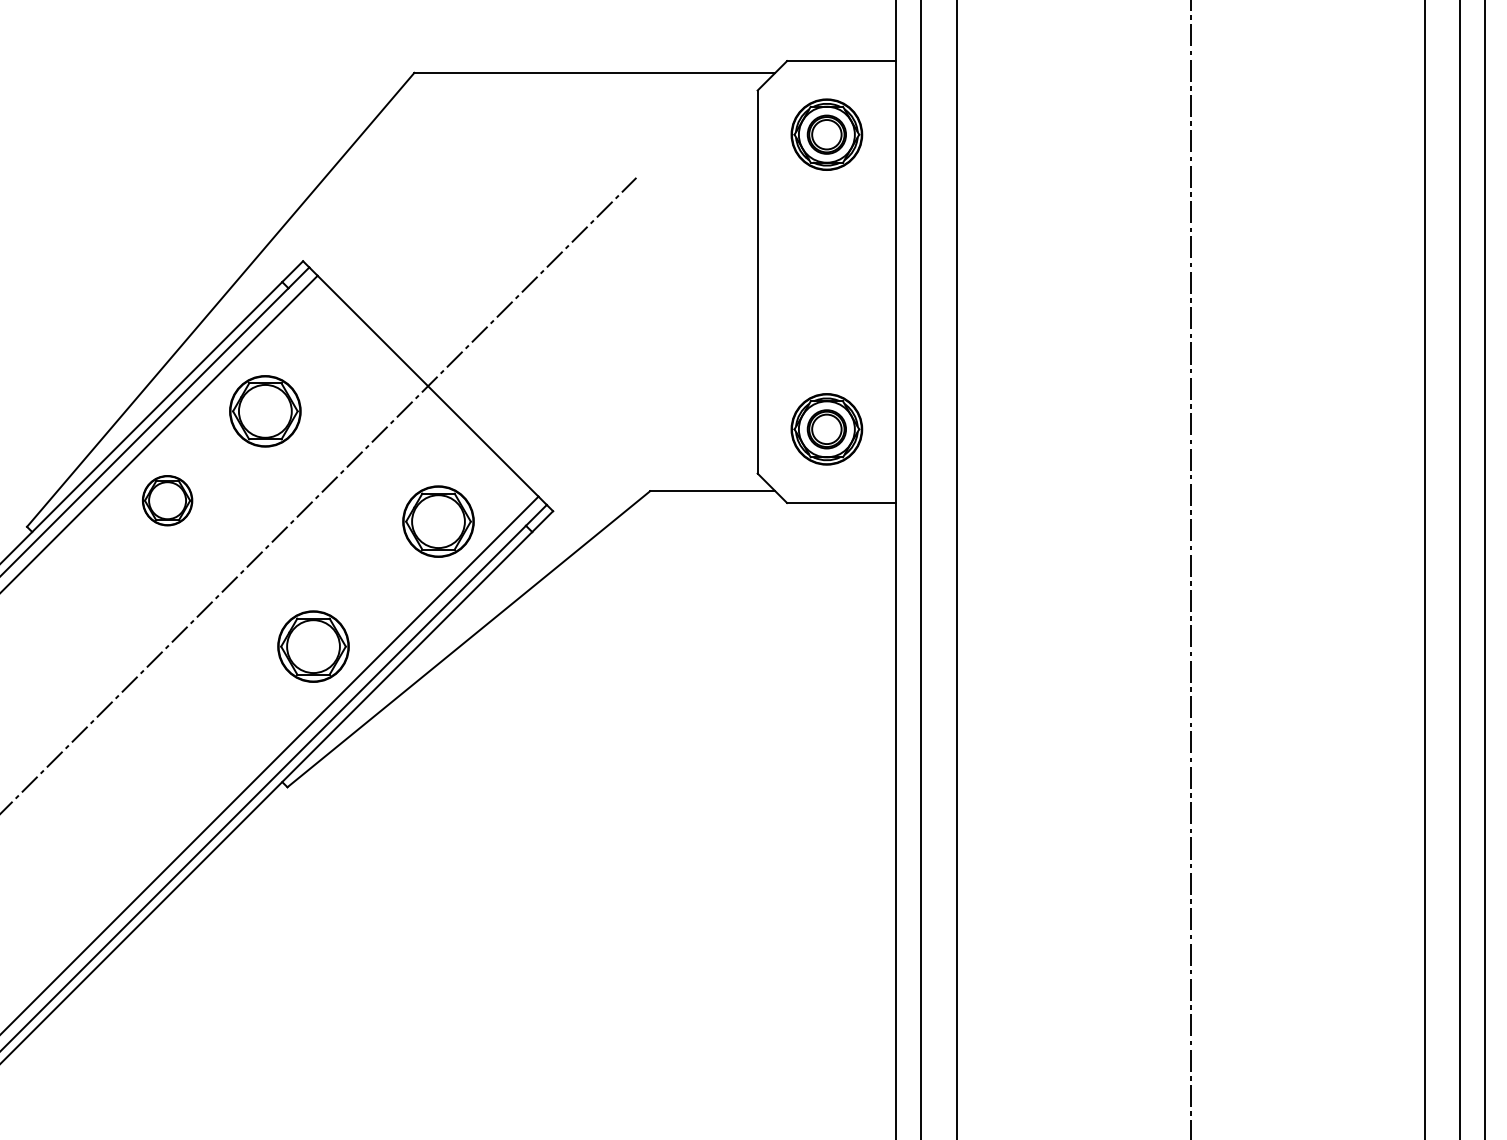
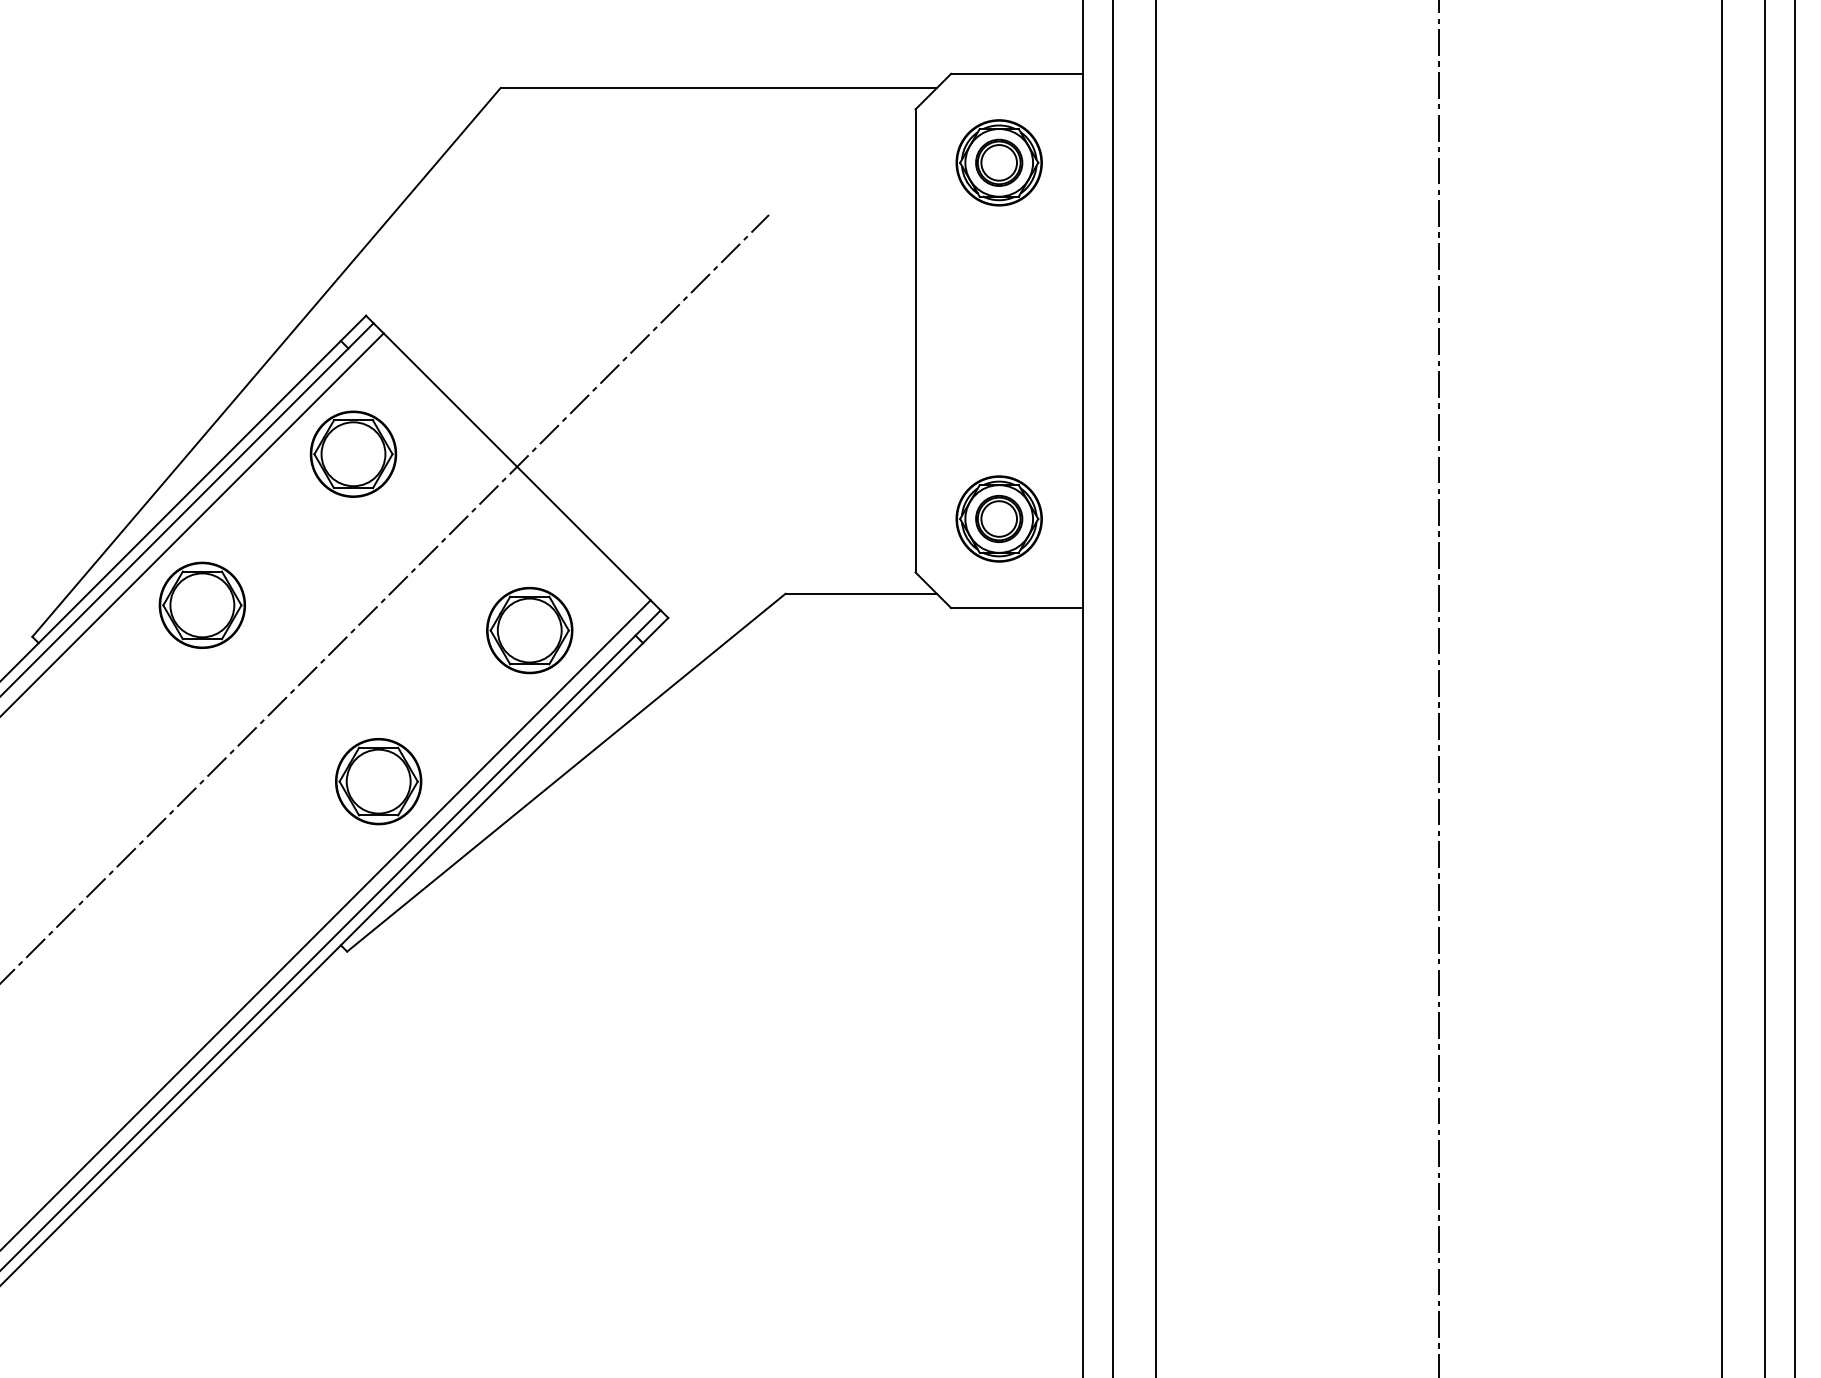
part: (265, 410) -> (353, 453), moved
part: (166, 500) -> (201, 604), size x1.43

